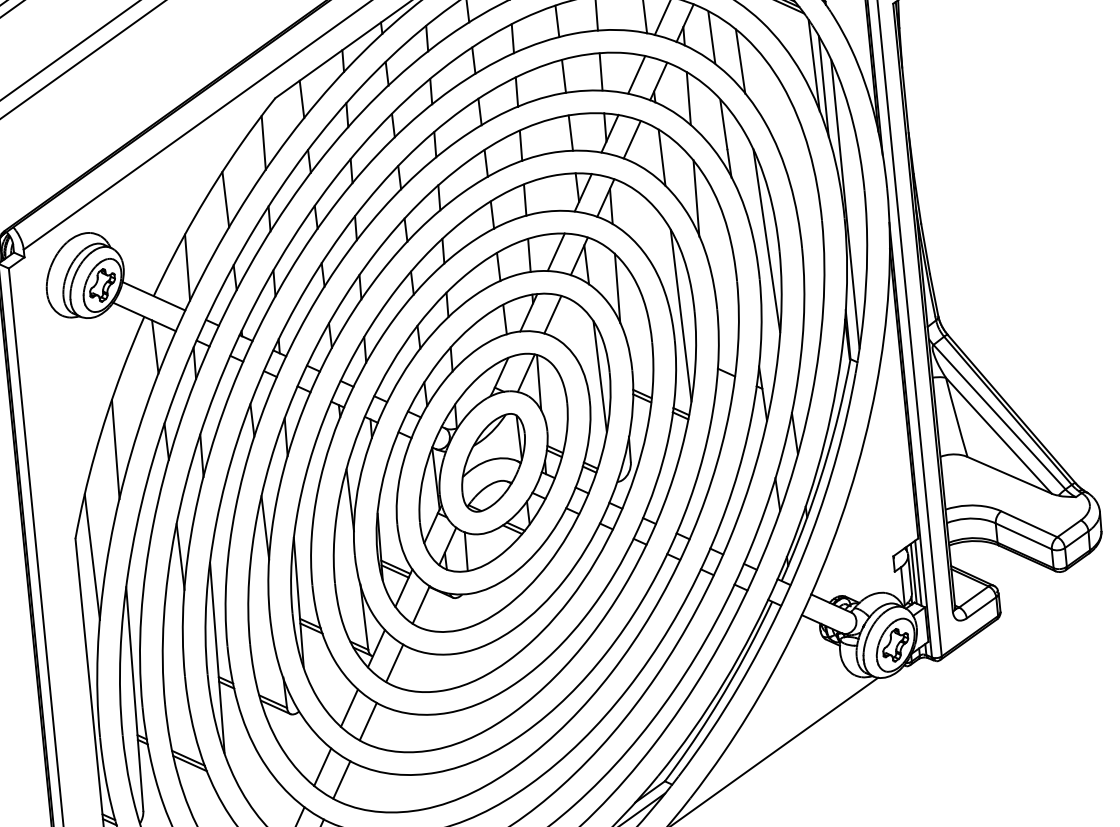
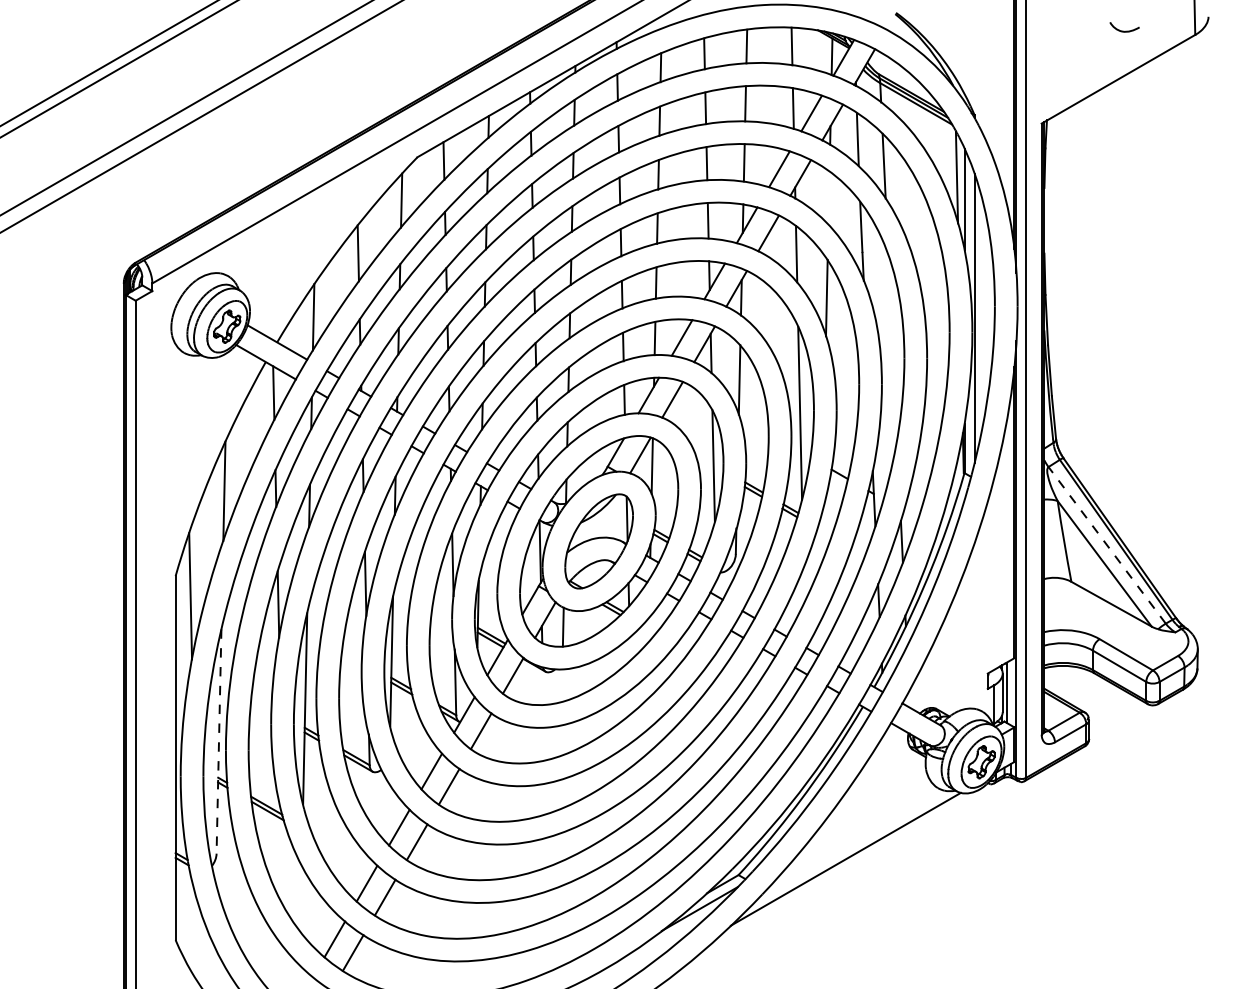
line: (688, 98) -> (828, 197), removed
line: (766, 240) -> (892, 346), removed
line: (999, 417) -> (1107, 545), solid -> dashed
line: (918, 572) -> (1011, 692), removed
line: (135, 698) -> (219, 741), solid -> dashed

